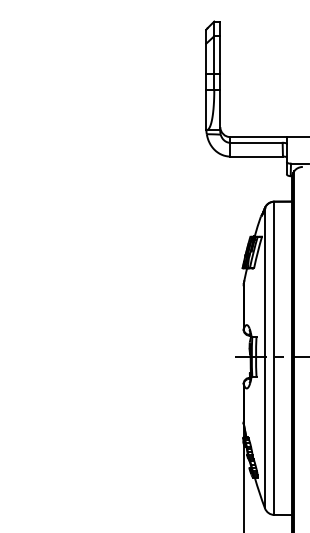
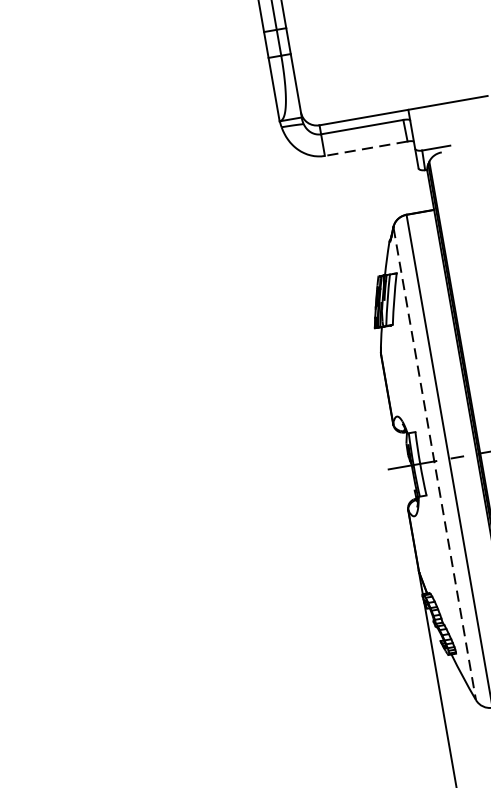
line: (256, 156) -> (365, 148), solid -> dashed
line: (265, 358) -> (435, 464), solid -> dashed

